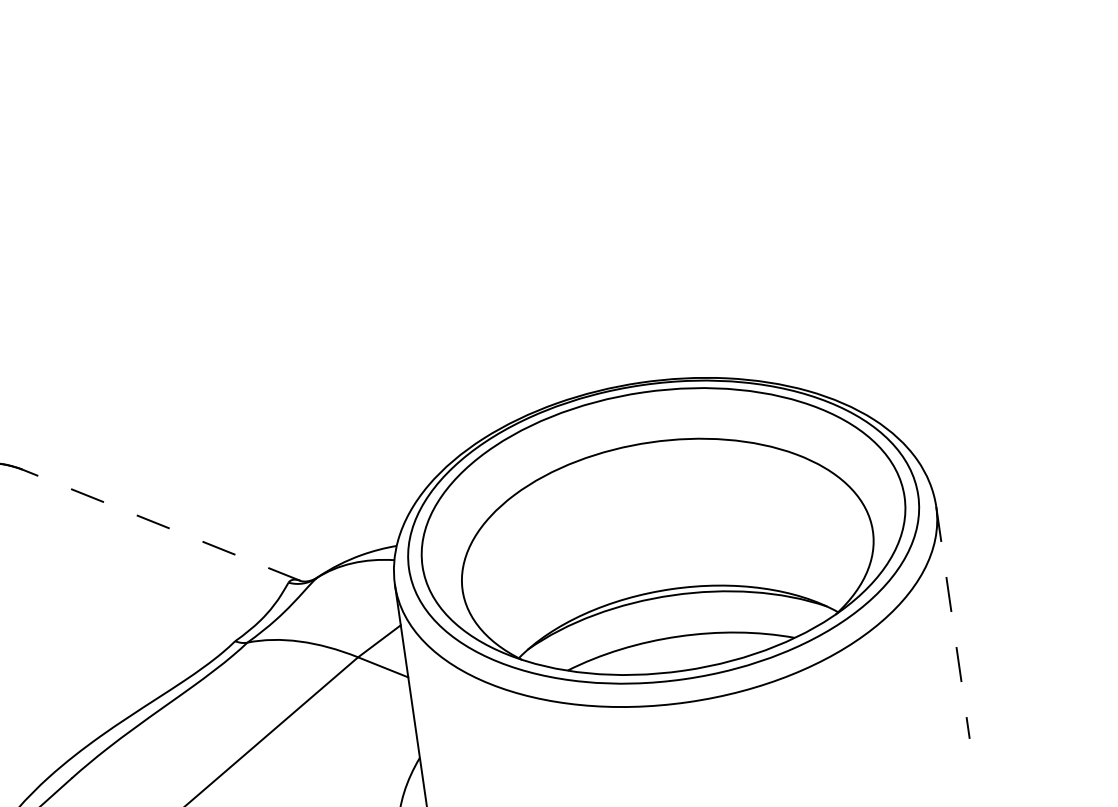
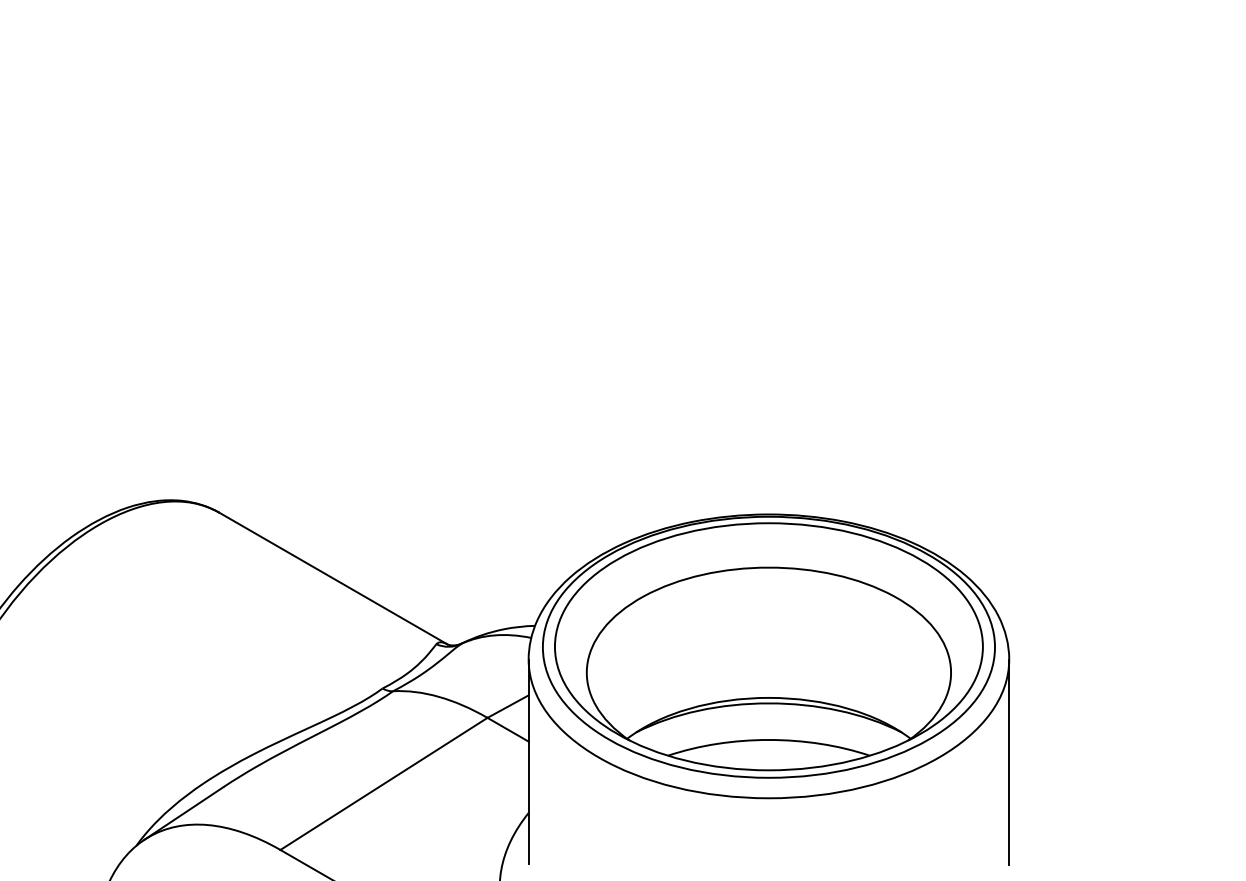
line: (162, 525) -> (333, 578), dashed -> solid
line: (953, 622) -> (1009, 762), dashed -> solid

